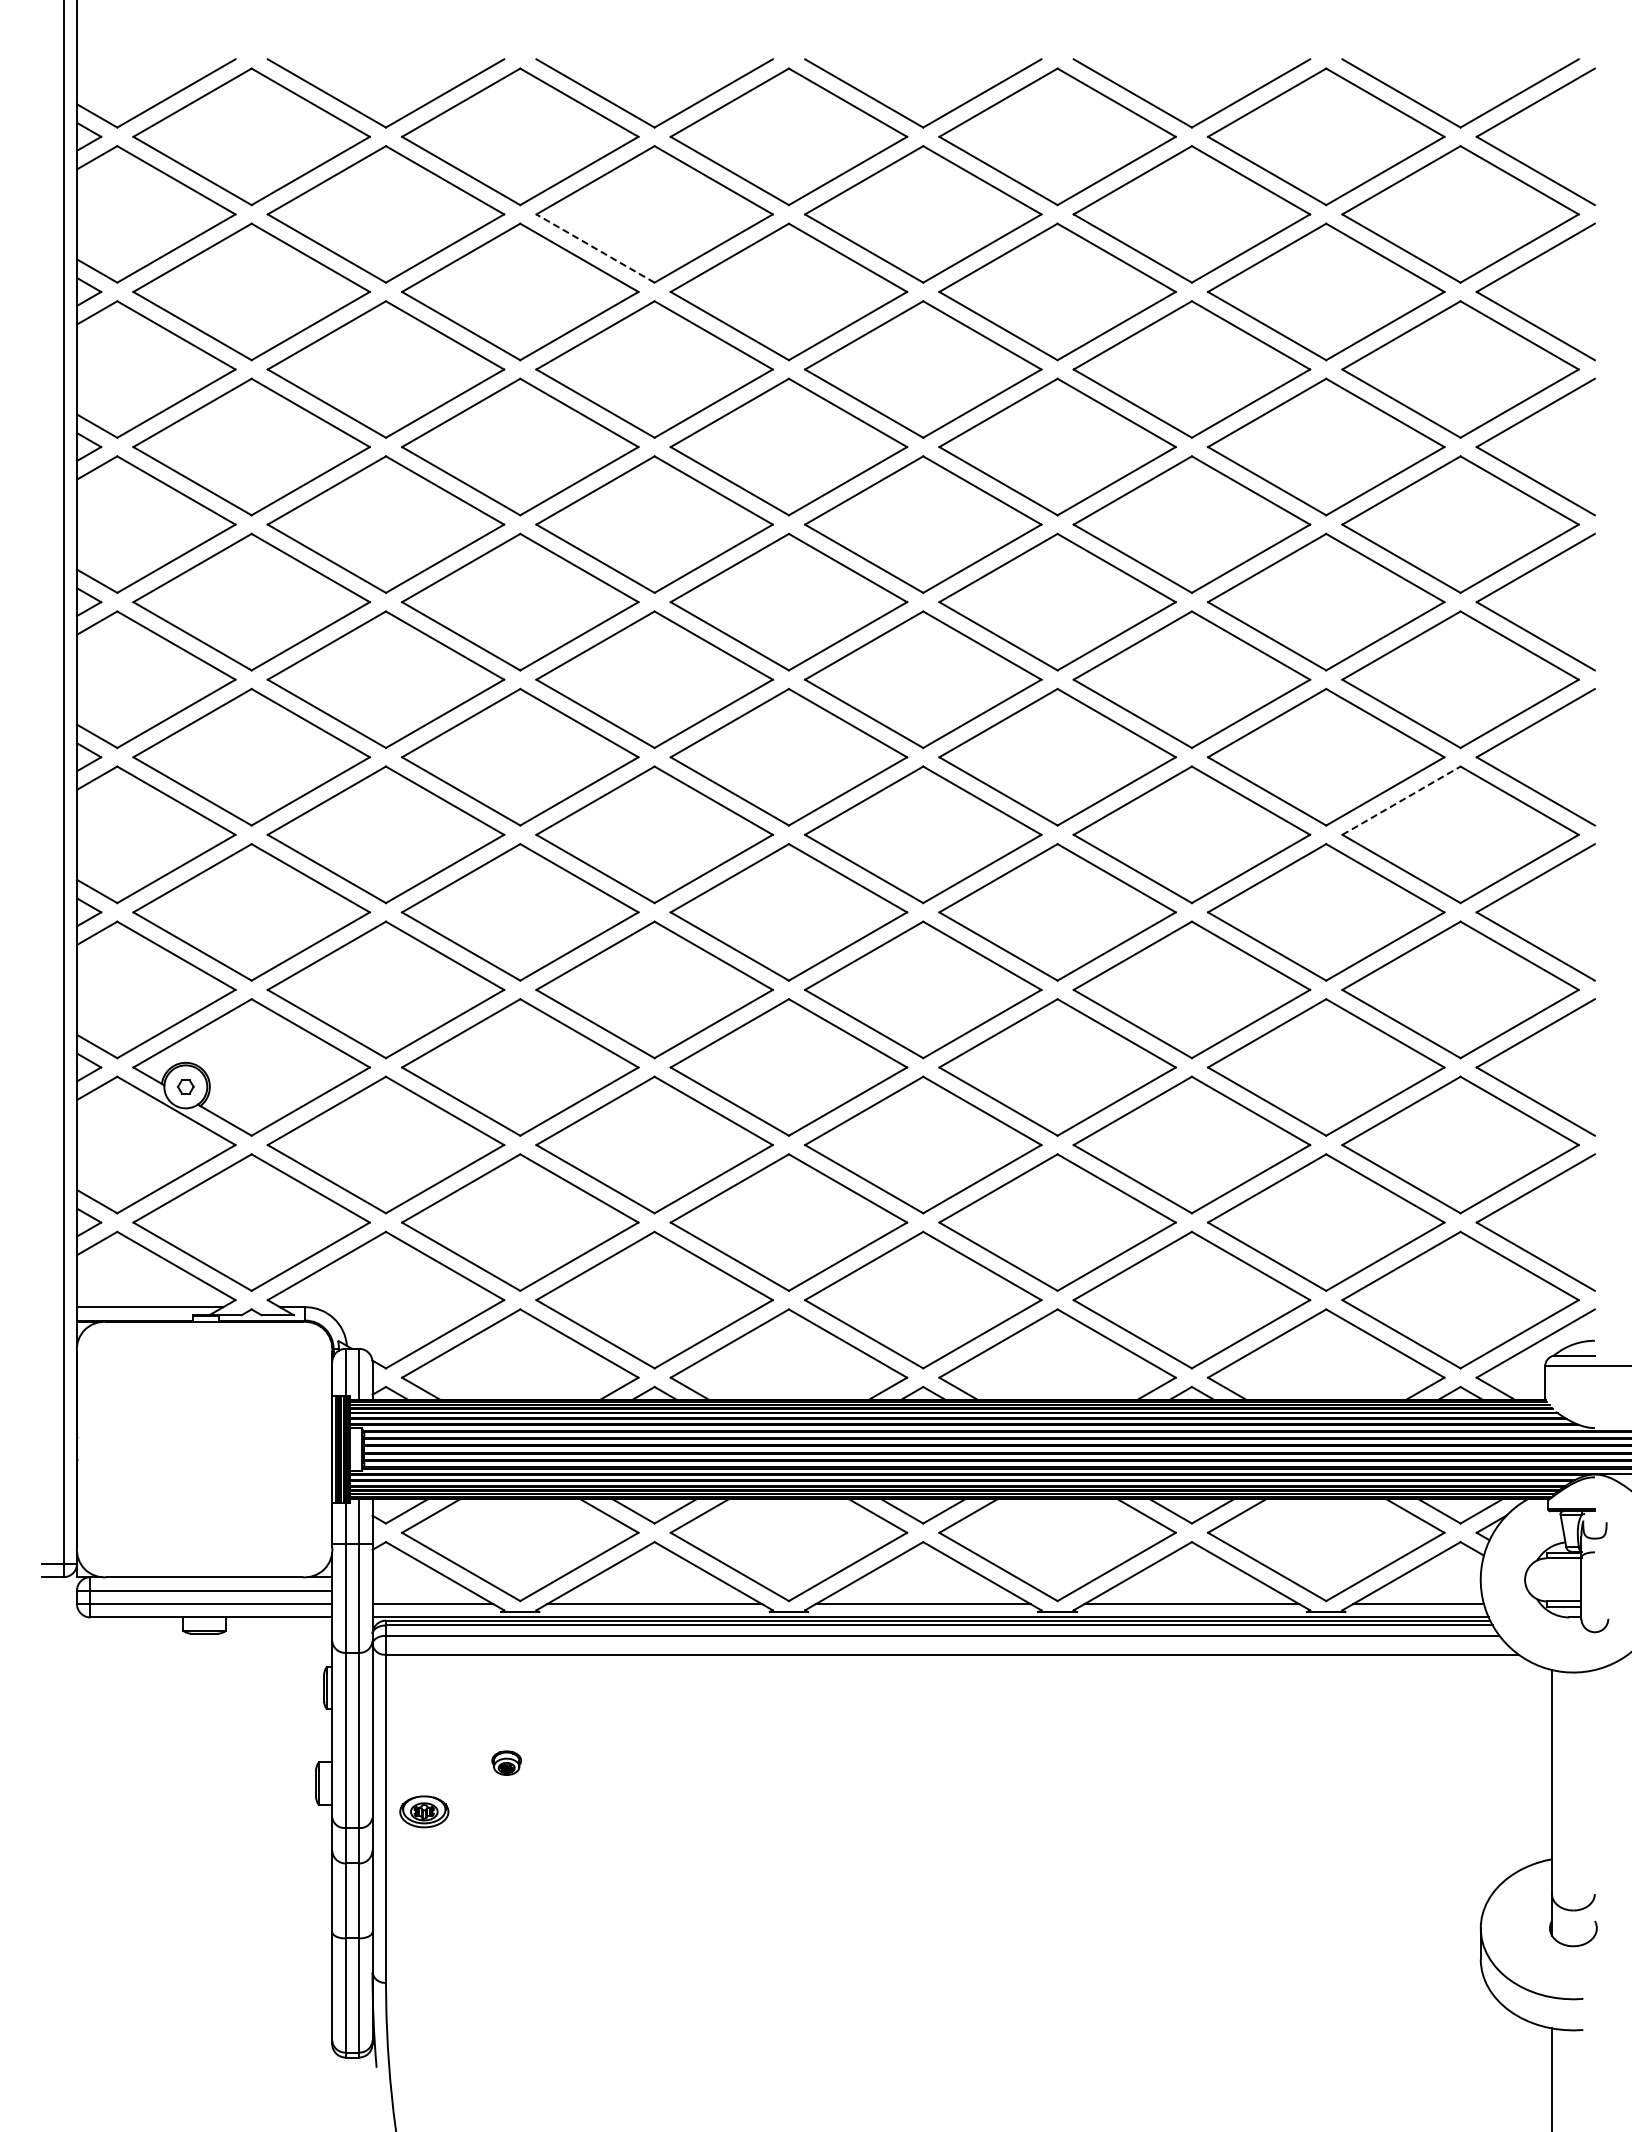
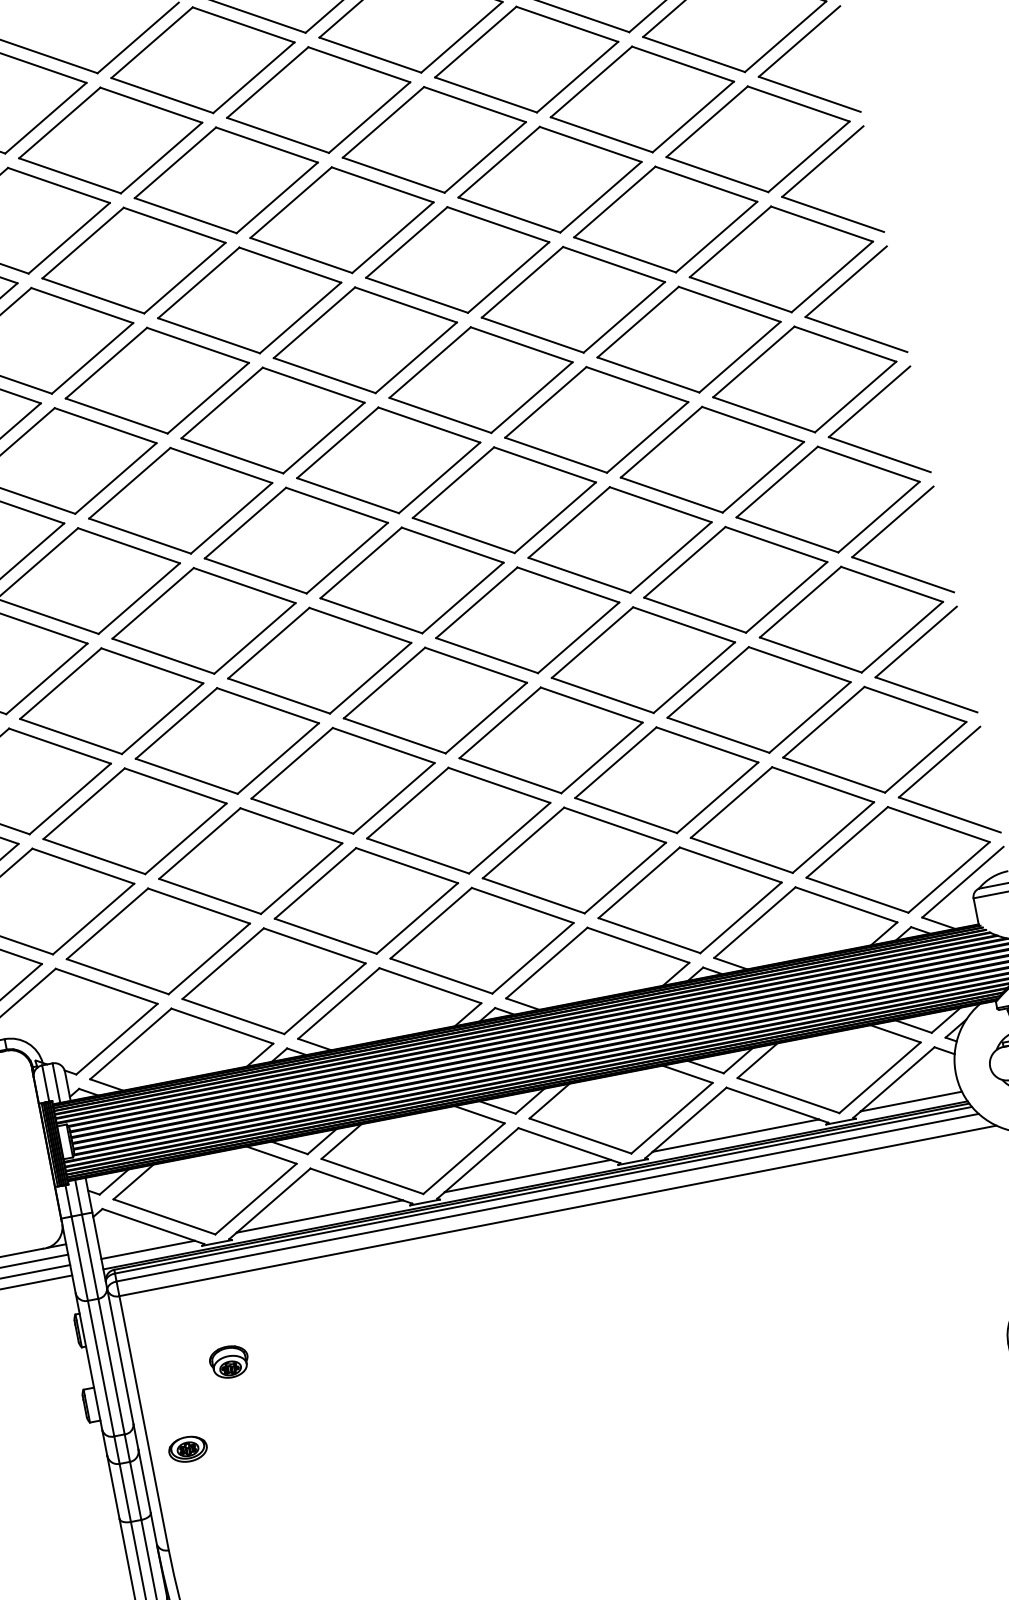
line: (595, 248) -> (70, 175), dashed -> solid
line: (1401, 800) -> (777, 481), dashed -> solid
part: (506, 1762) -> (228, 1361), size x1.67
part: (424, 1811) -> (188, 1449), moved

